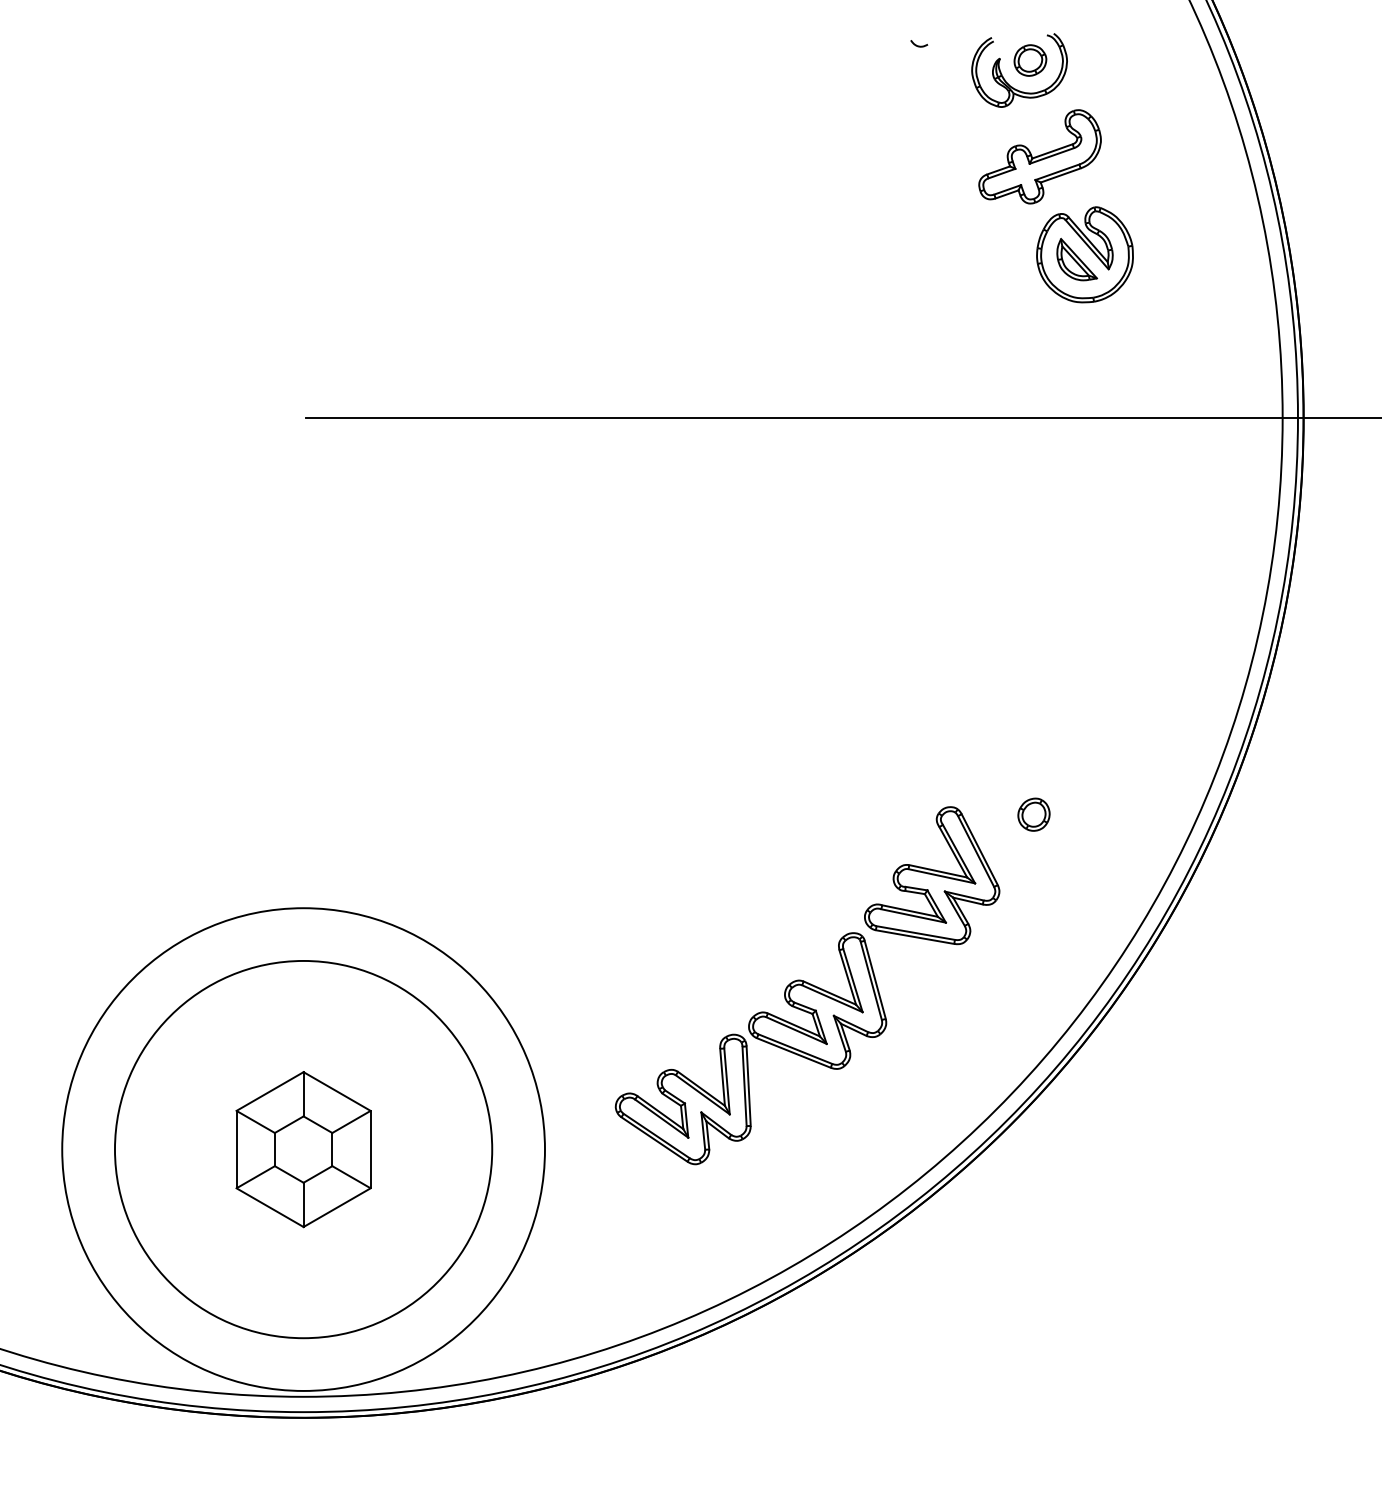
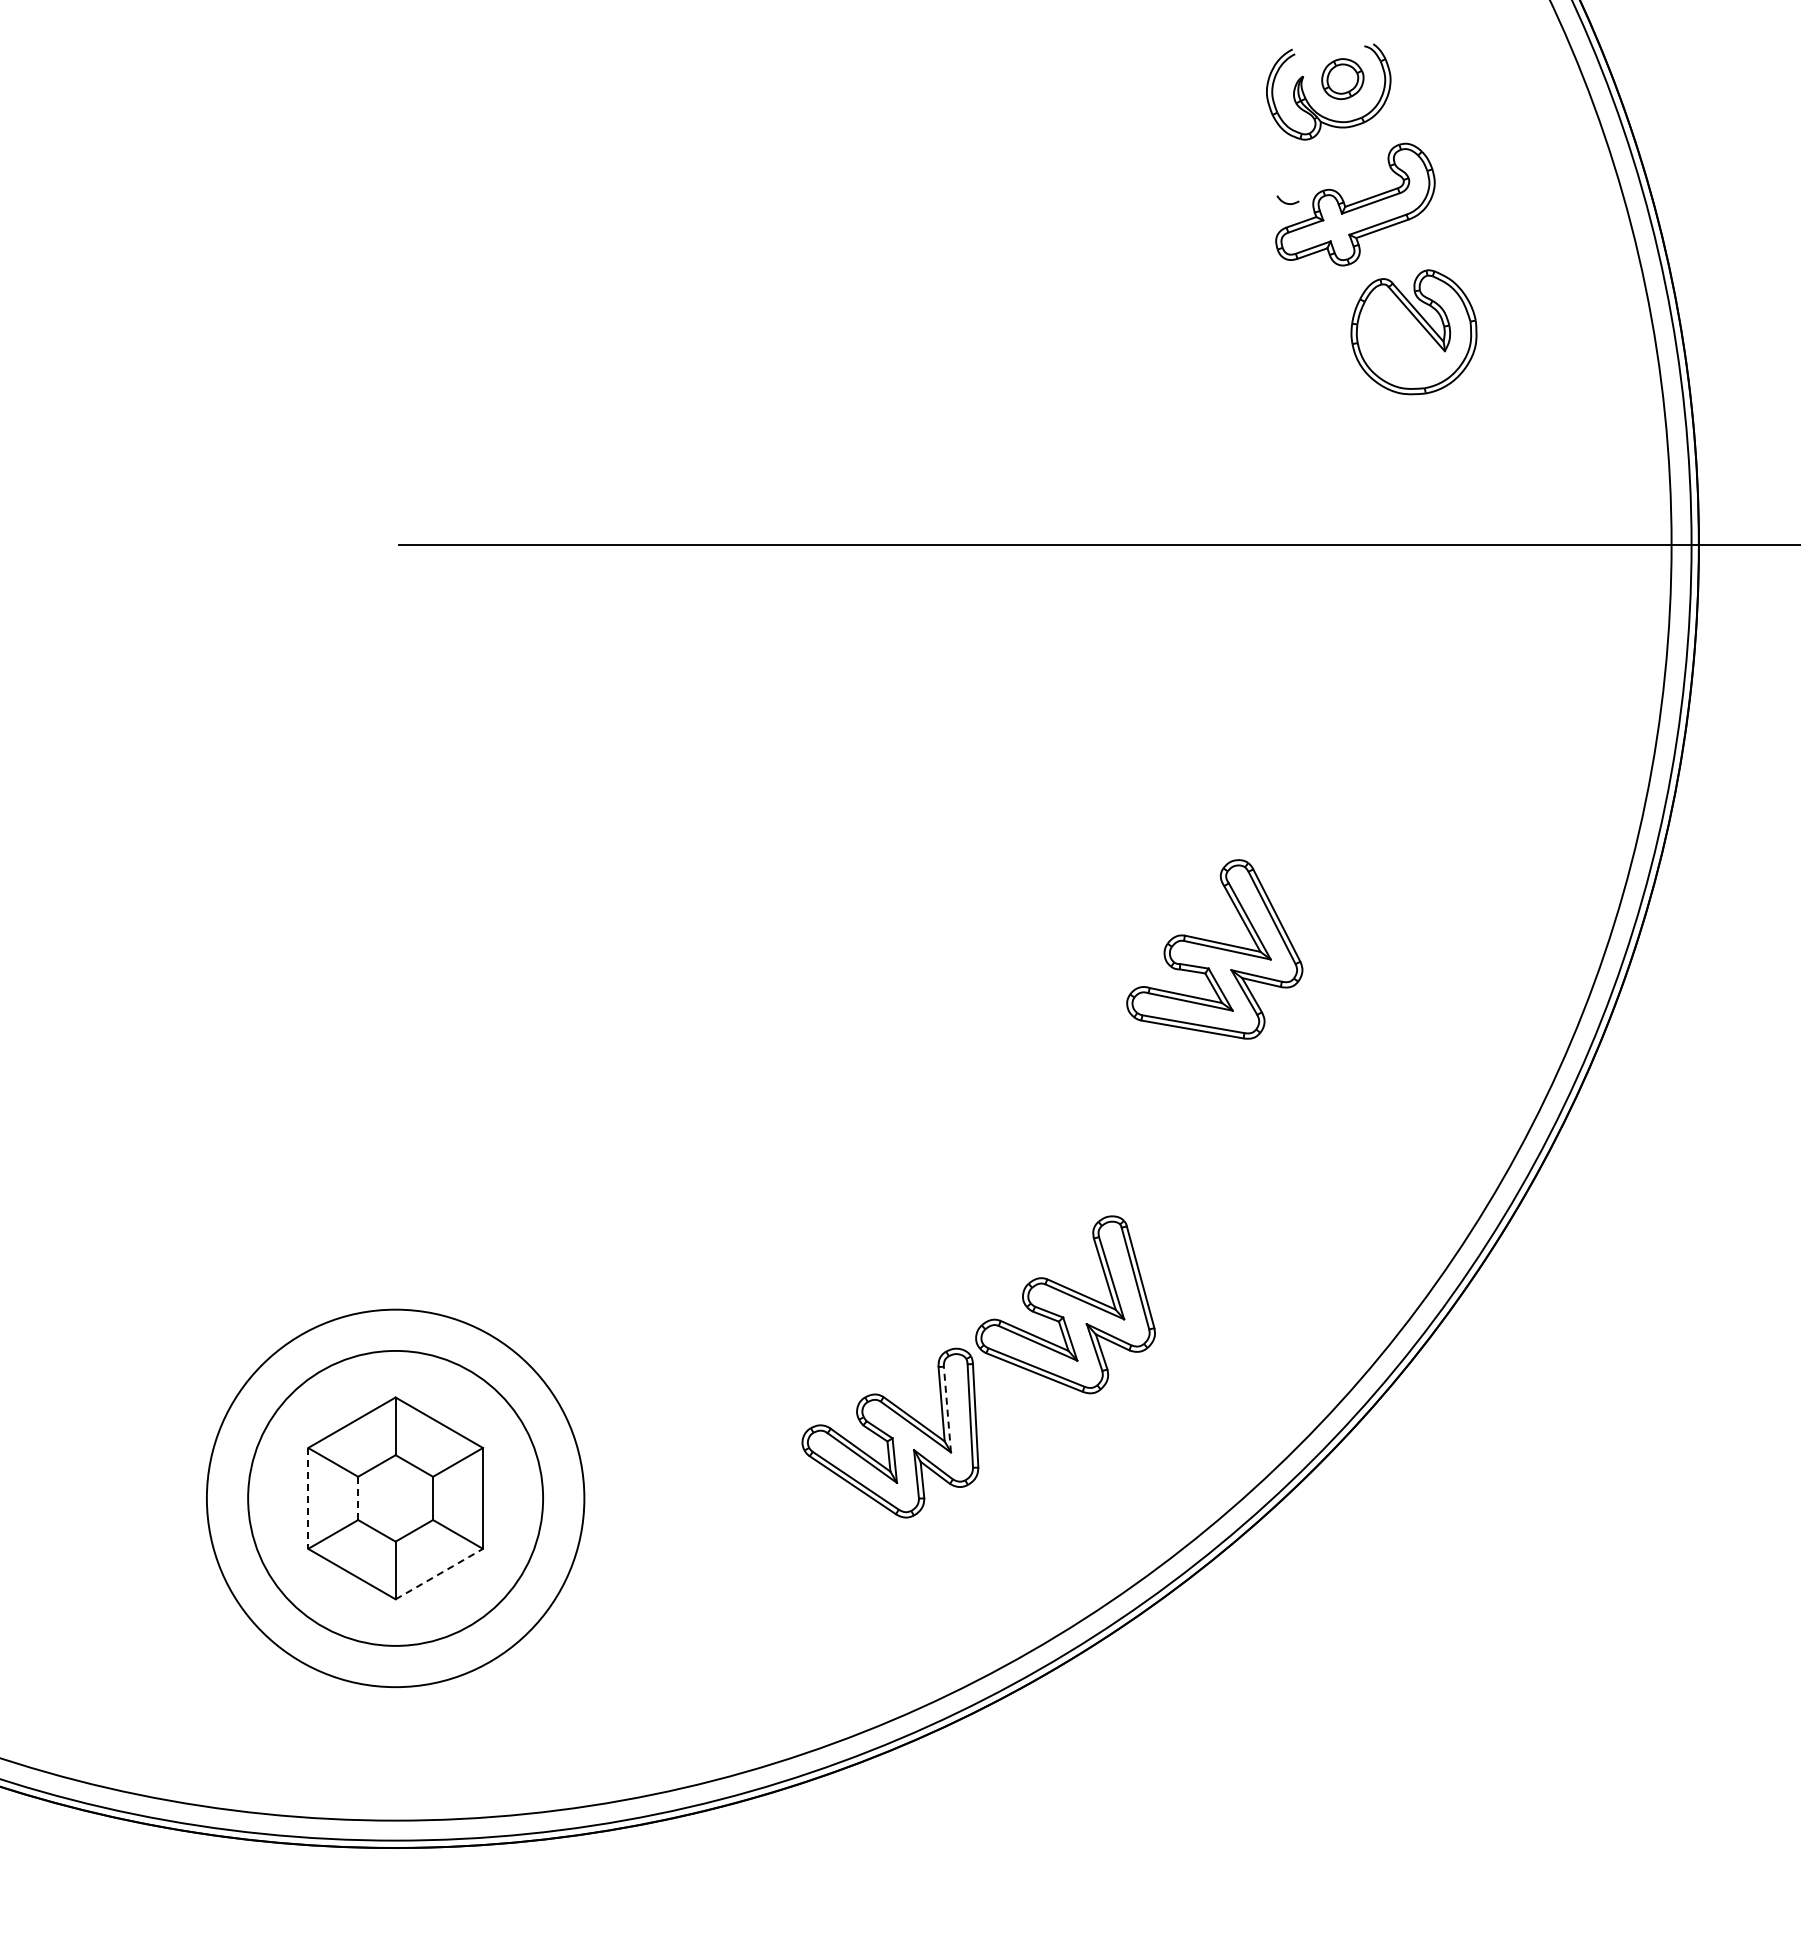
curve: (918, 45) -> (1287, 202), moved
part: (1076, 259) -> (1403, 338), removed
part: (1033, 814) -> (1347, 1061), removed
part: (931, 875) -> (1214, 949), moved
line: (727, 1081) -> (947, 1409), solid -> dashed
line: (236, 1149) -> (308, 1498), solid -> dashed
line: (275, 1149) -> (358, 1498), solid -> dashed
circle: (303, 1149) -> (395, 1498), size x0.6
circle: (303, 1149) -> (395, 1498), size x0.6
line: (337, 1207) -> (439, 1573), solid -> dashed

